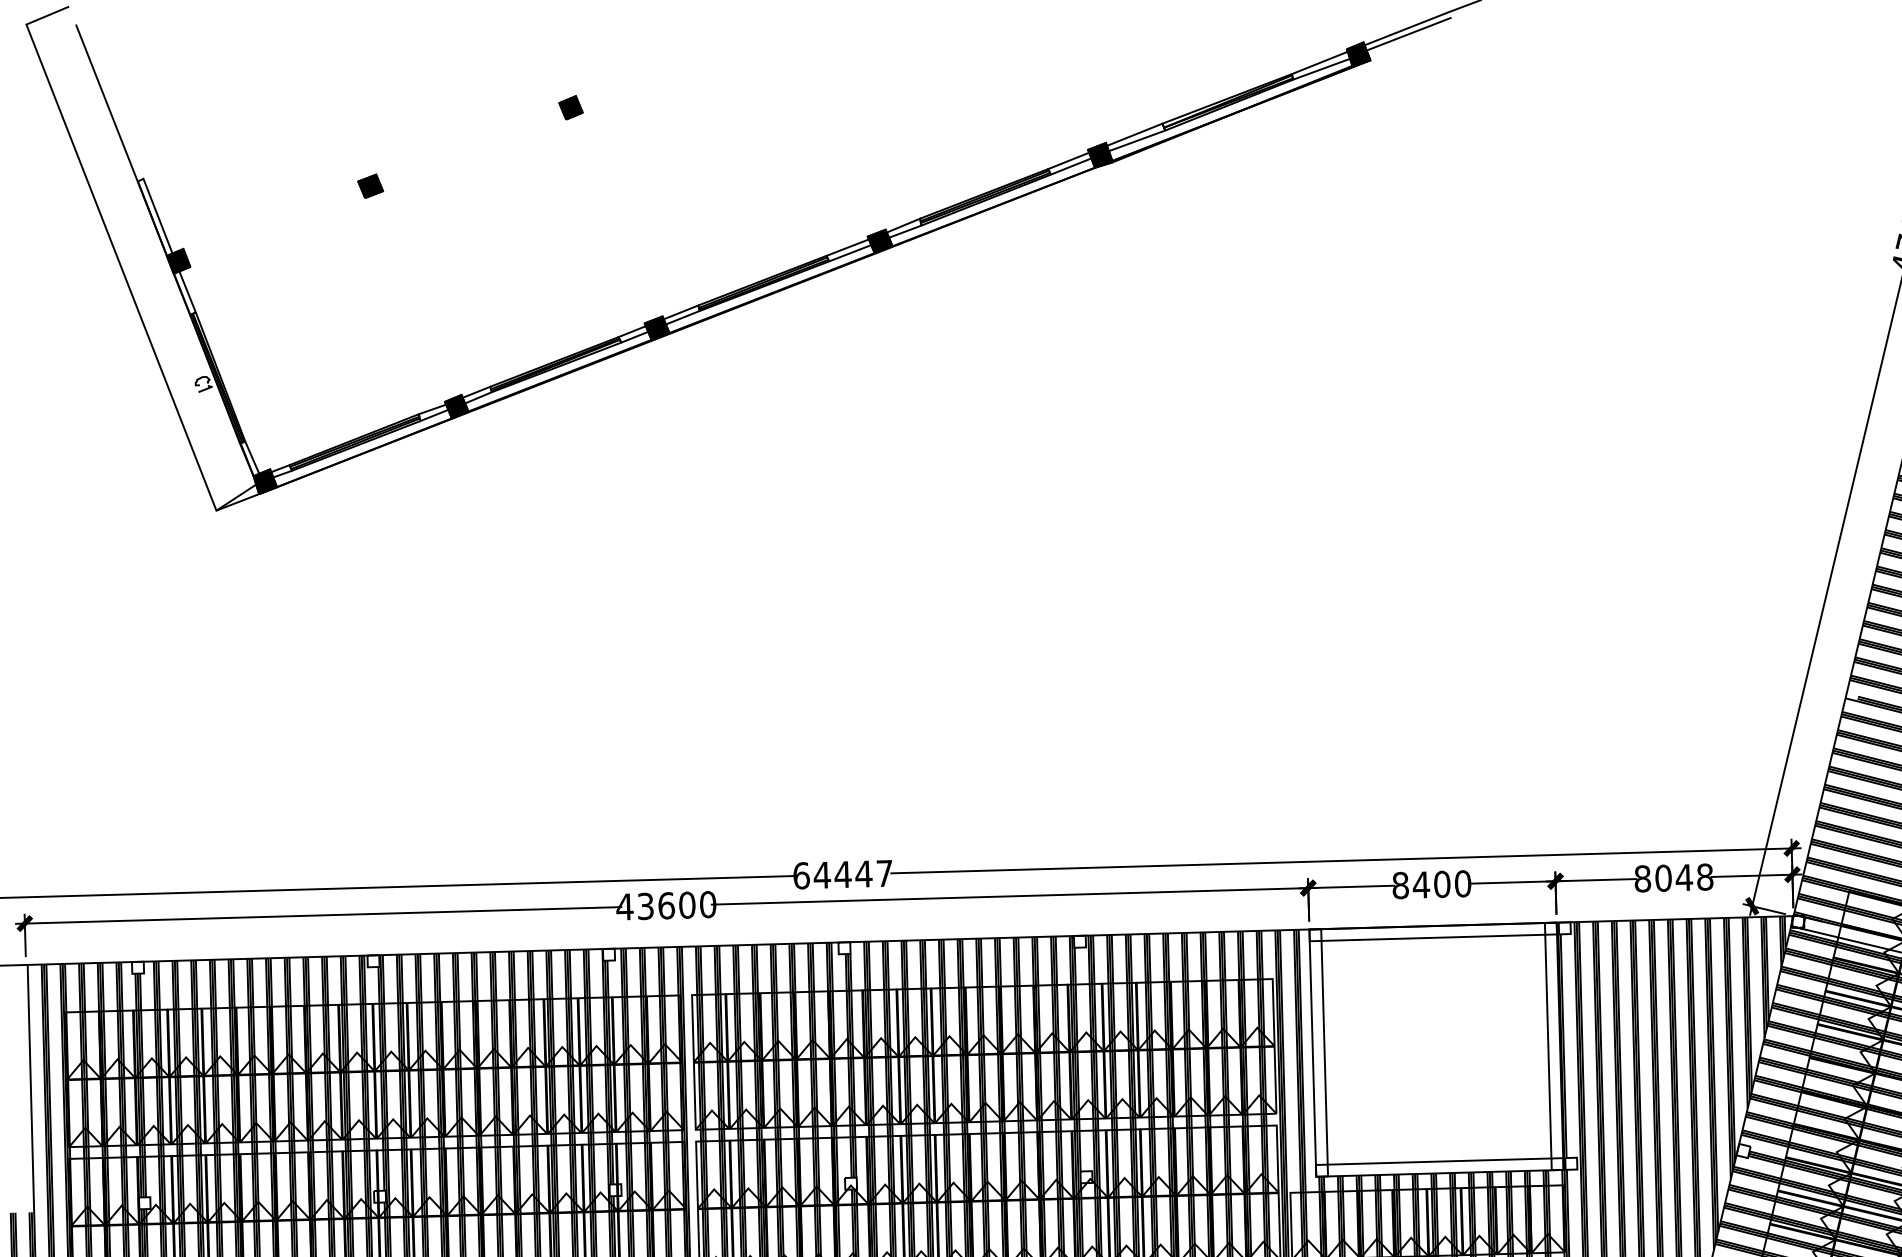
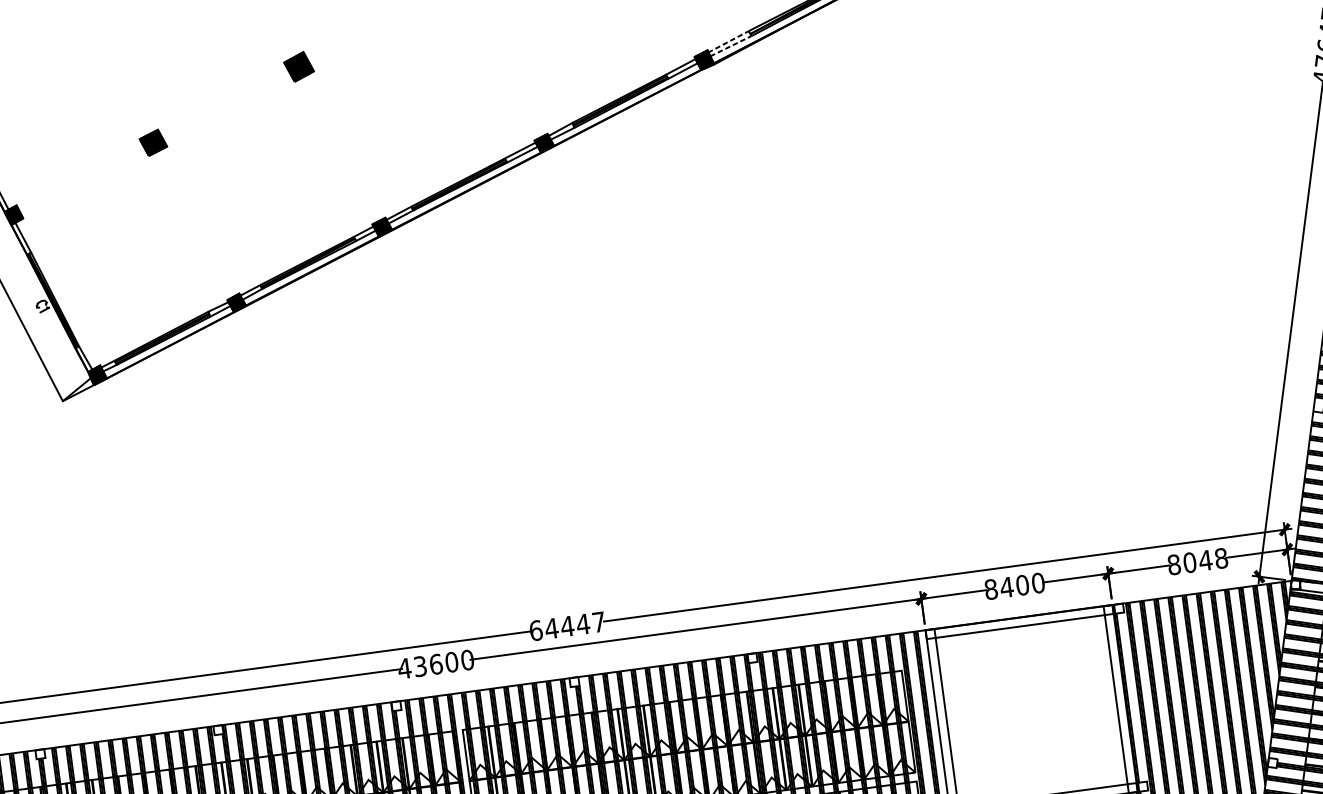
part: (570, 107) -> (298, 66), size x1.6
line: (1163, 127) -> (749, 33), solid -> dashed
part: (370, 185) -> (153, 142), size x1.4

